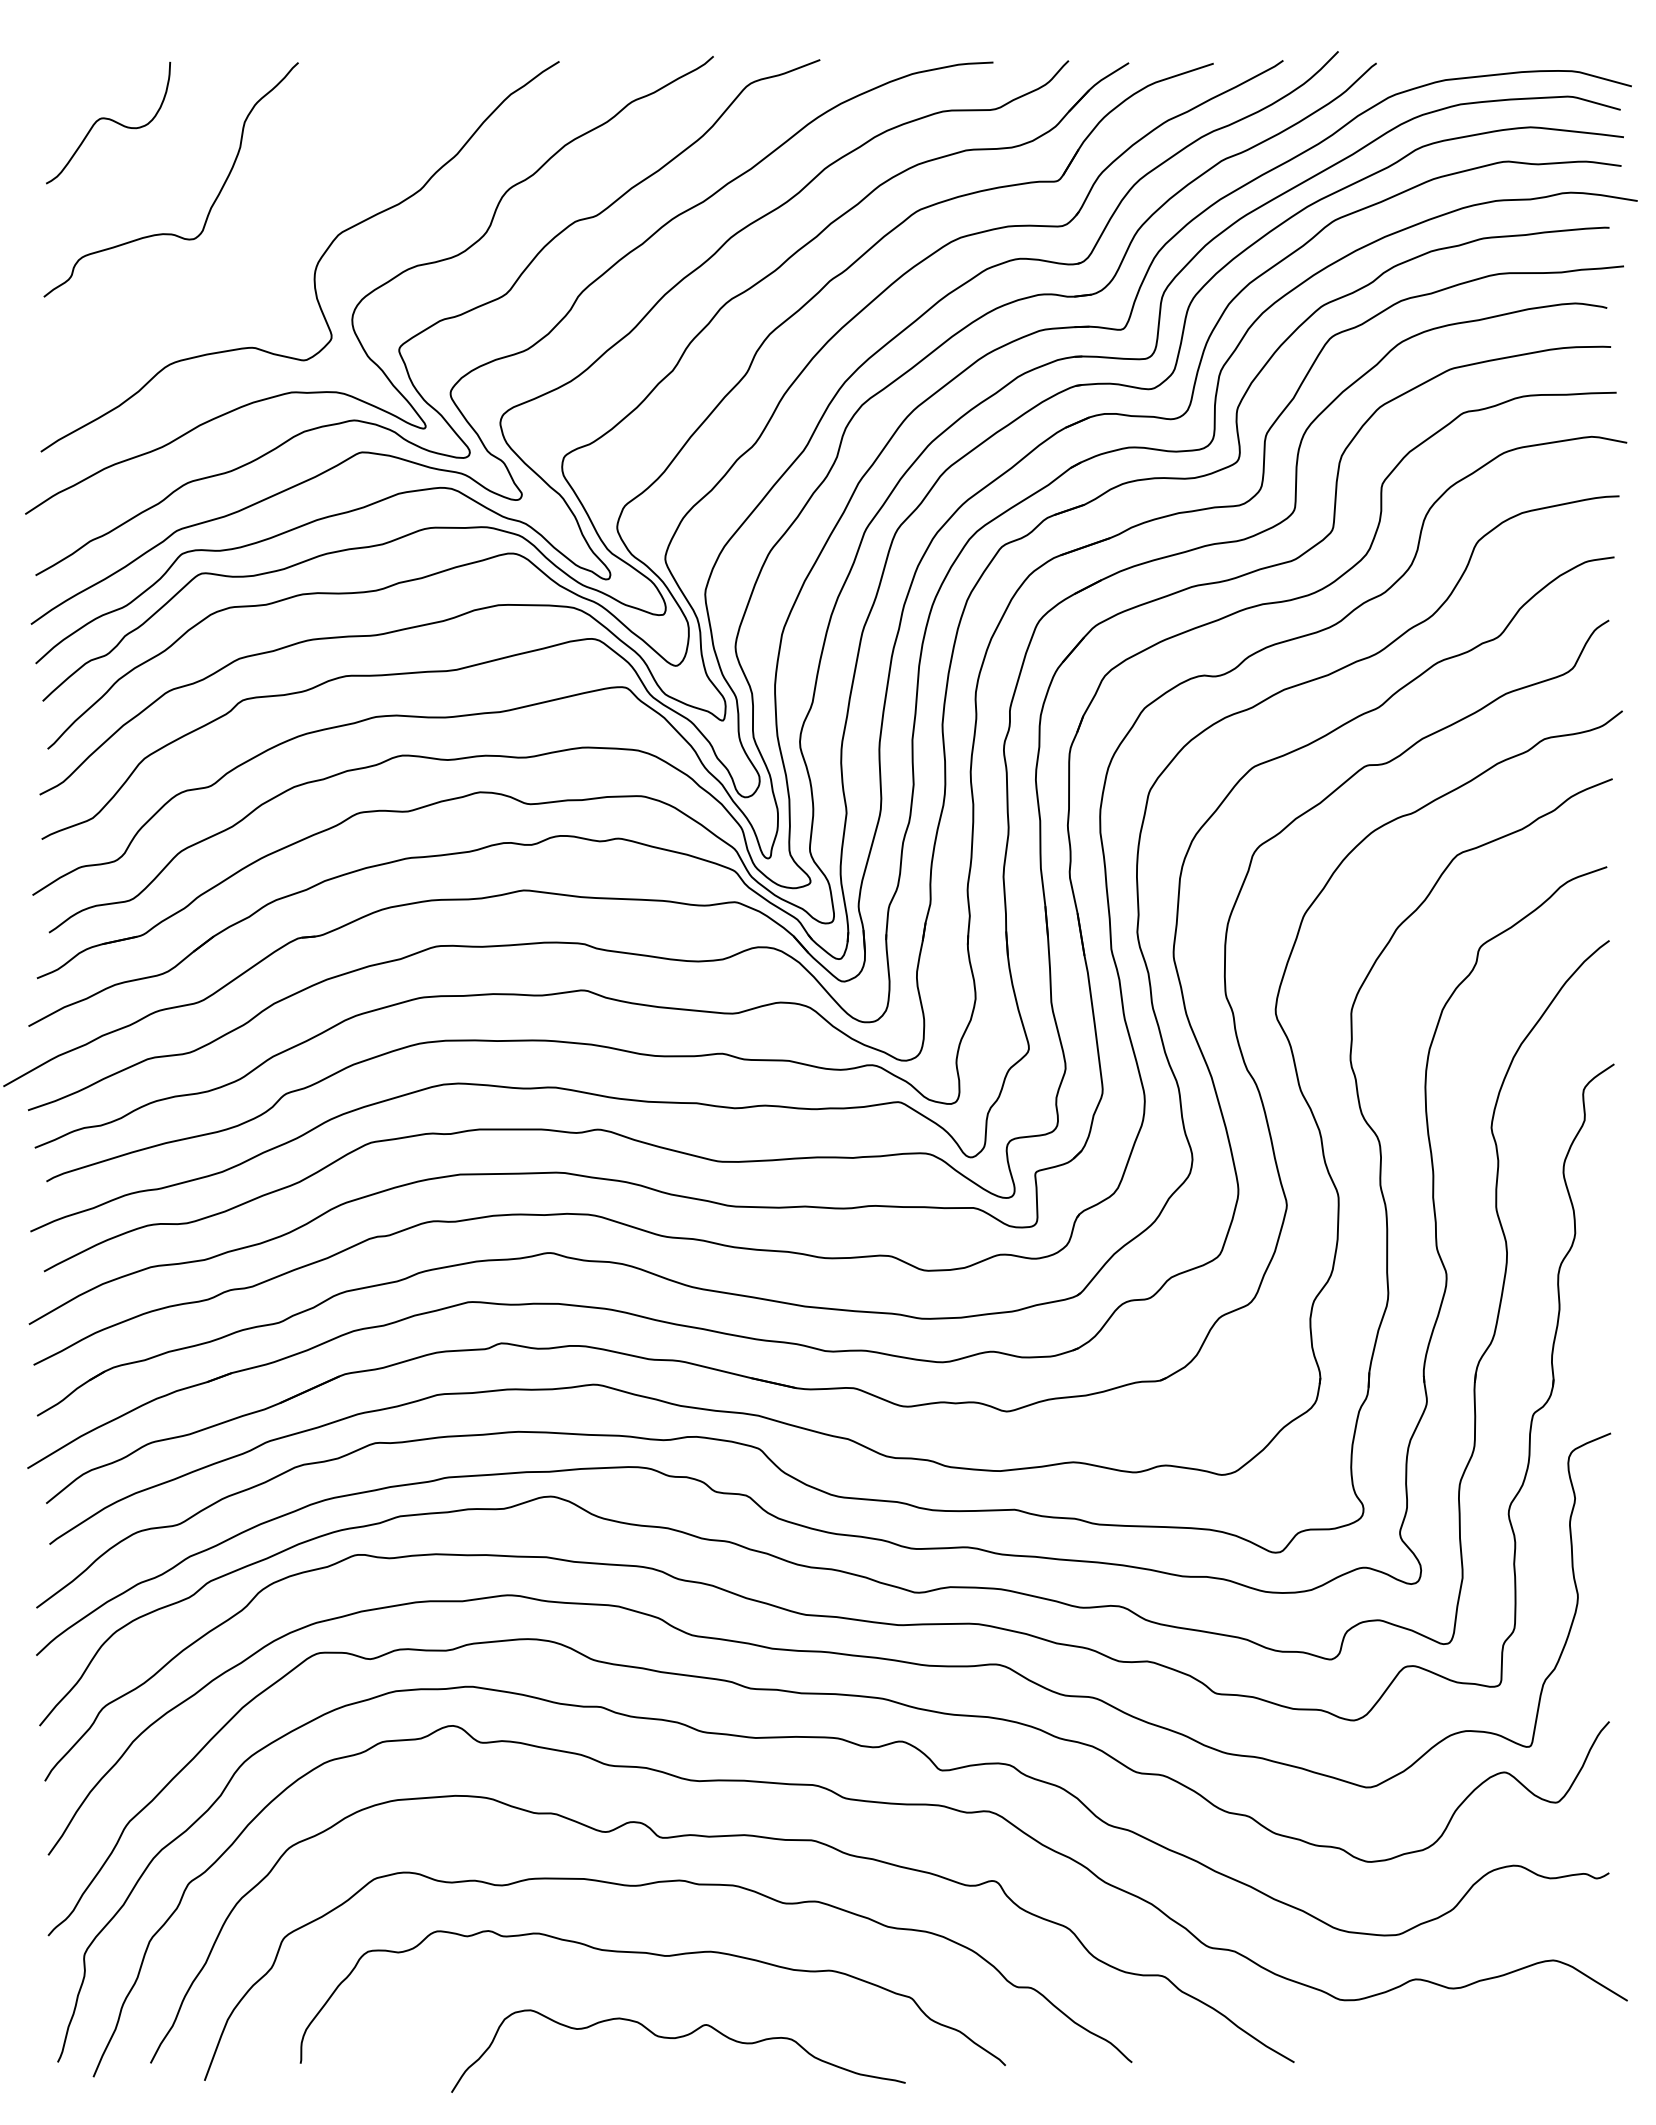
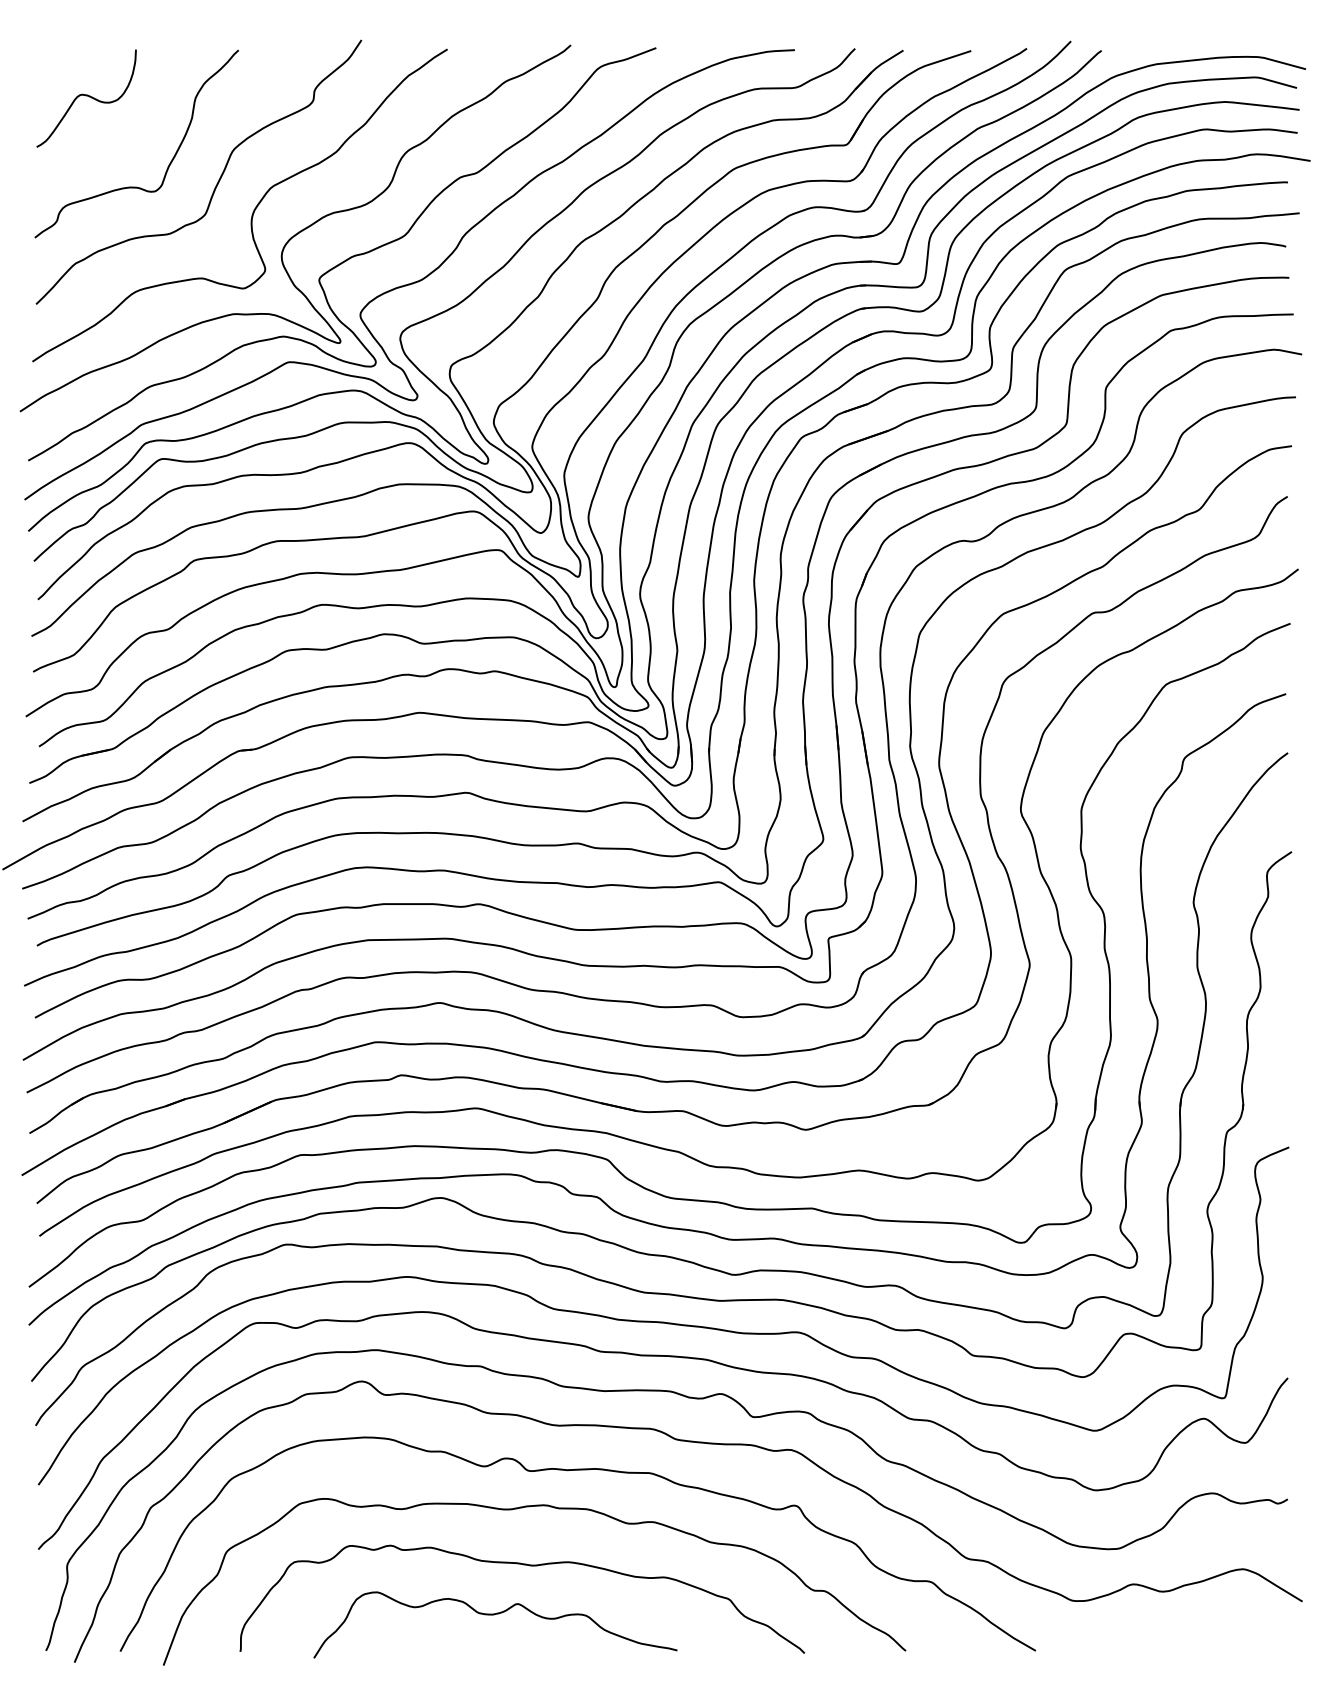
curve: (272, 226) -> (217, 181), added
curve: (674, 2039) -> (492, 1615), moved

